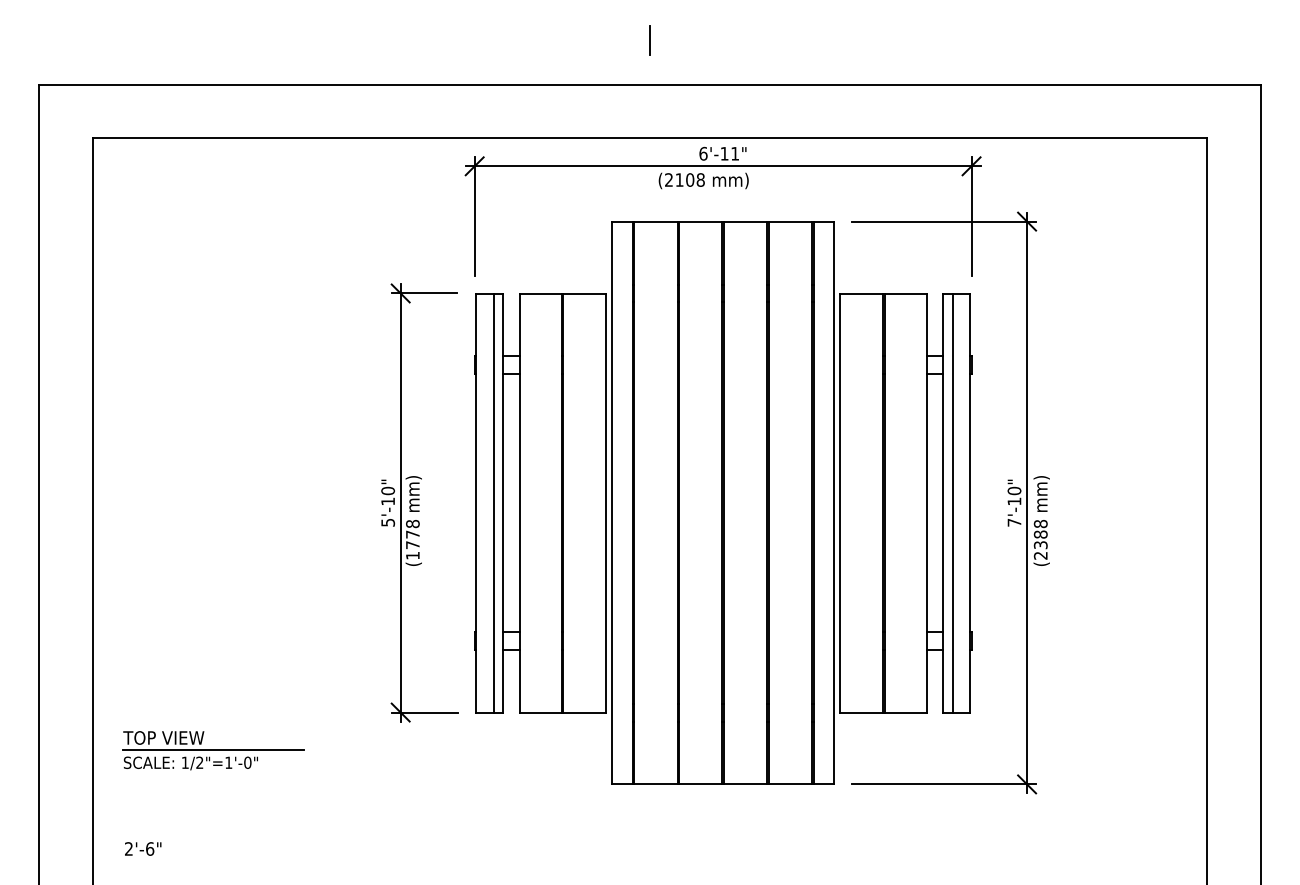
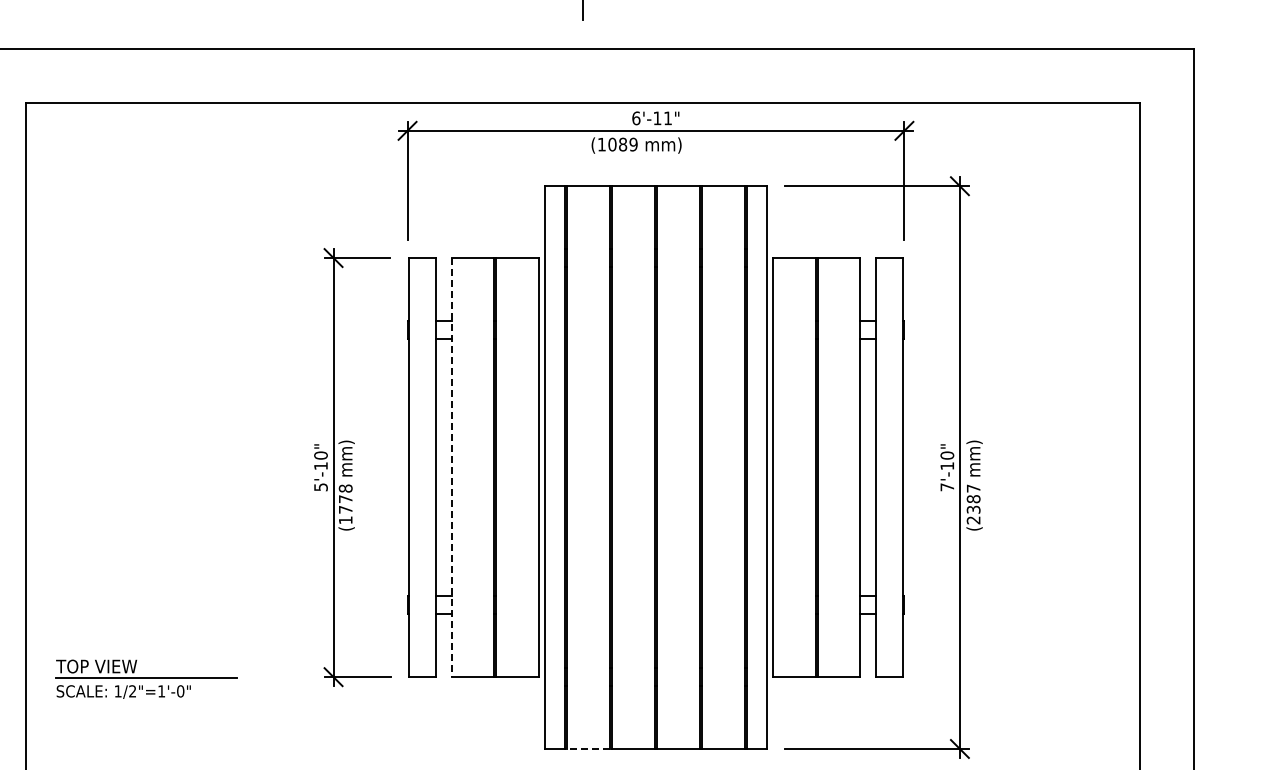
text: (684, 179) -> (617, 144), (2108 -> (1089
line: (493, 502) -> (426, 467), removed
line: (952, 502) -> (885, 467), removed
line: (519, 503) -> (452, 468), solid -> dashed
text: (1040, 524) -> (973, 489), (2388 -> (2387
part: (213, 750) -> (146, 679), moved
line: (655, 784) -> (588, 749), solid -> dashed

